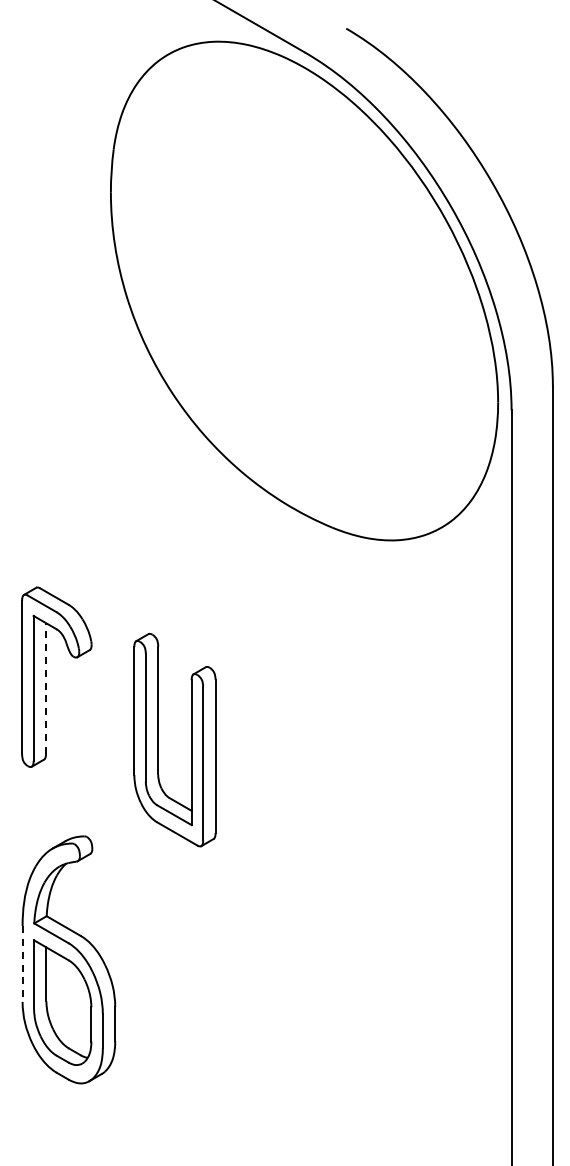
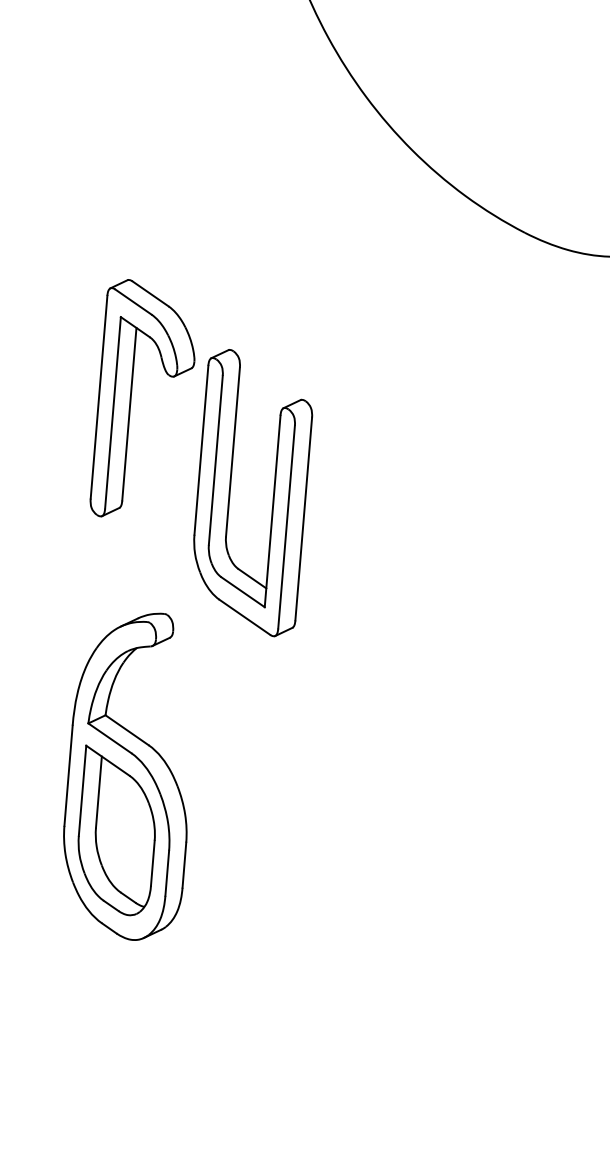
line: (45, 687) -> (128, 412), dashed -> solid
part: (158, 740) -> (230, 491), moved
line: (22, 963) -> (68, 775), dashed -> solid

